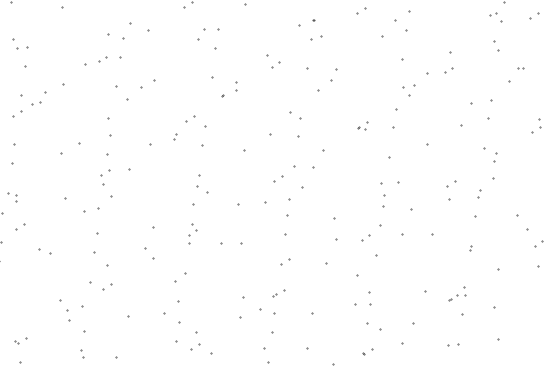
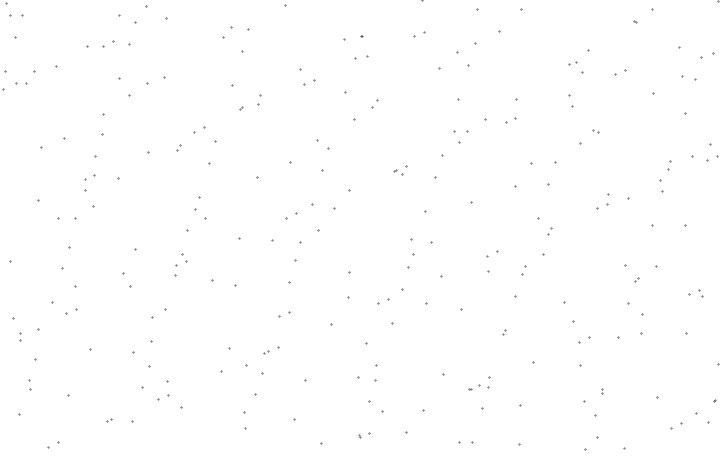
part: (332, 74) -> (374, 103), size x0.62
part: (495, 157) -> (549, 231), size x0.62
part: (68, 314) -> (20, 336), size x0.62

